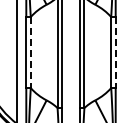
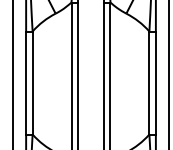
line: (30, 53) -> (32, 84), dashed -> solid
line: (115, 53) -> (155, 84), dashed -> solid

